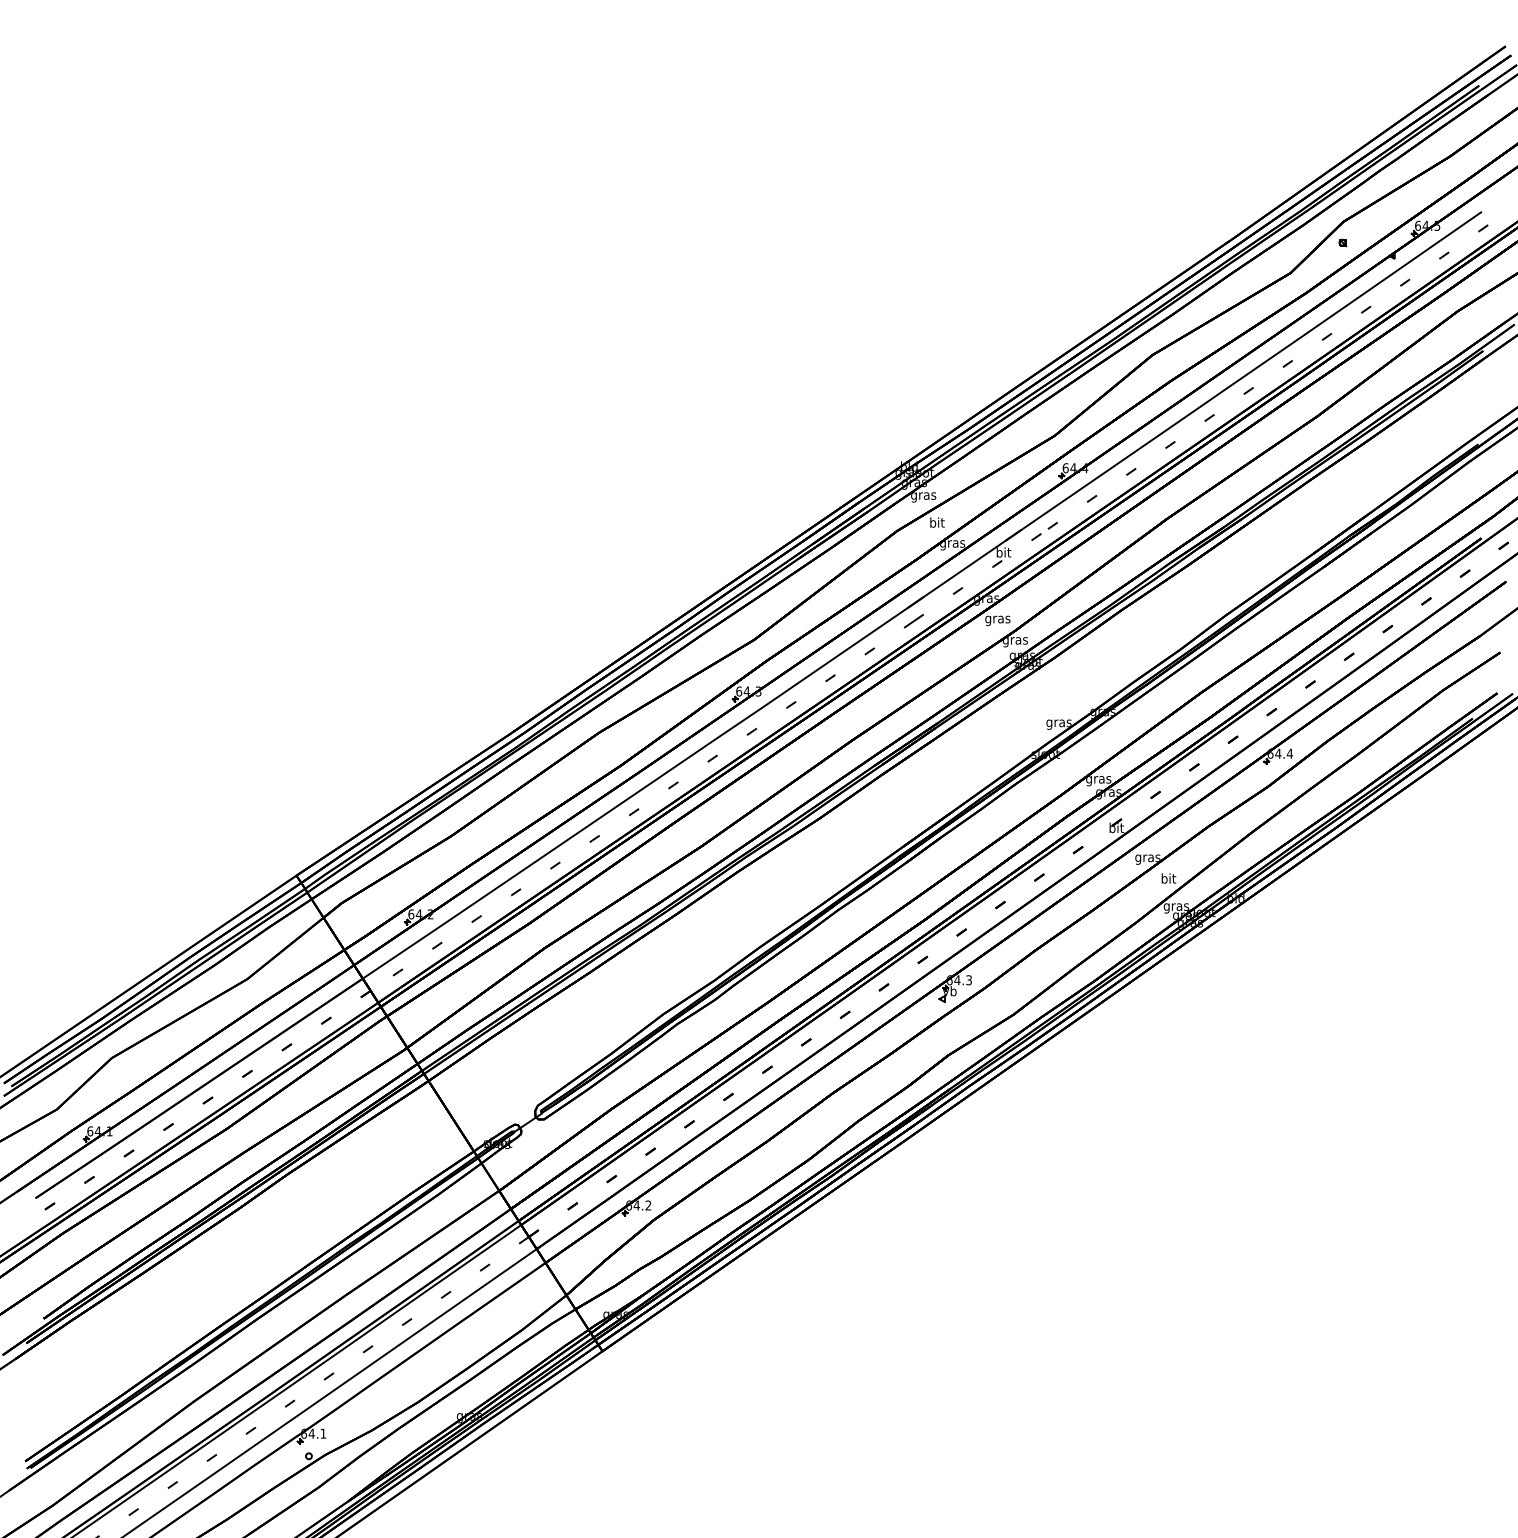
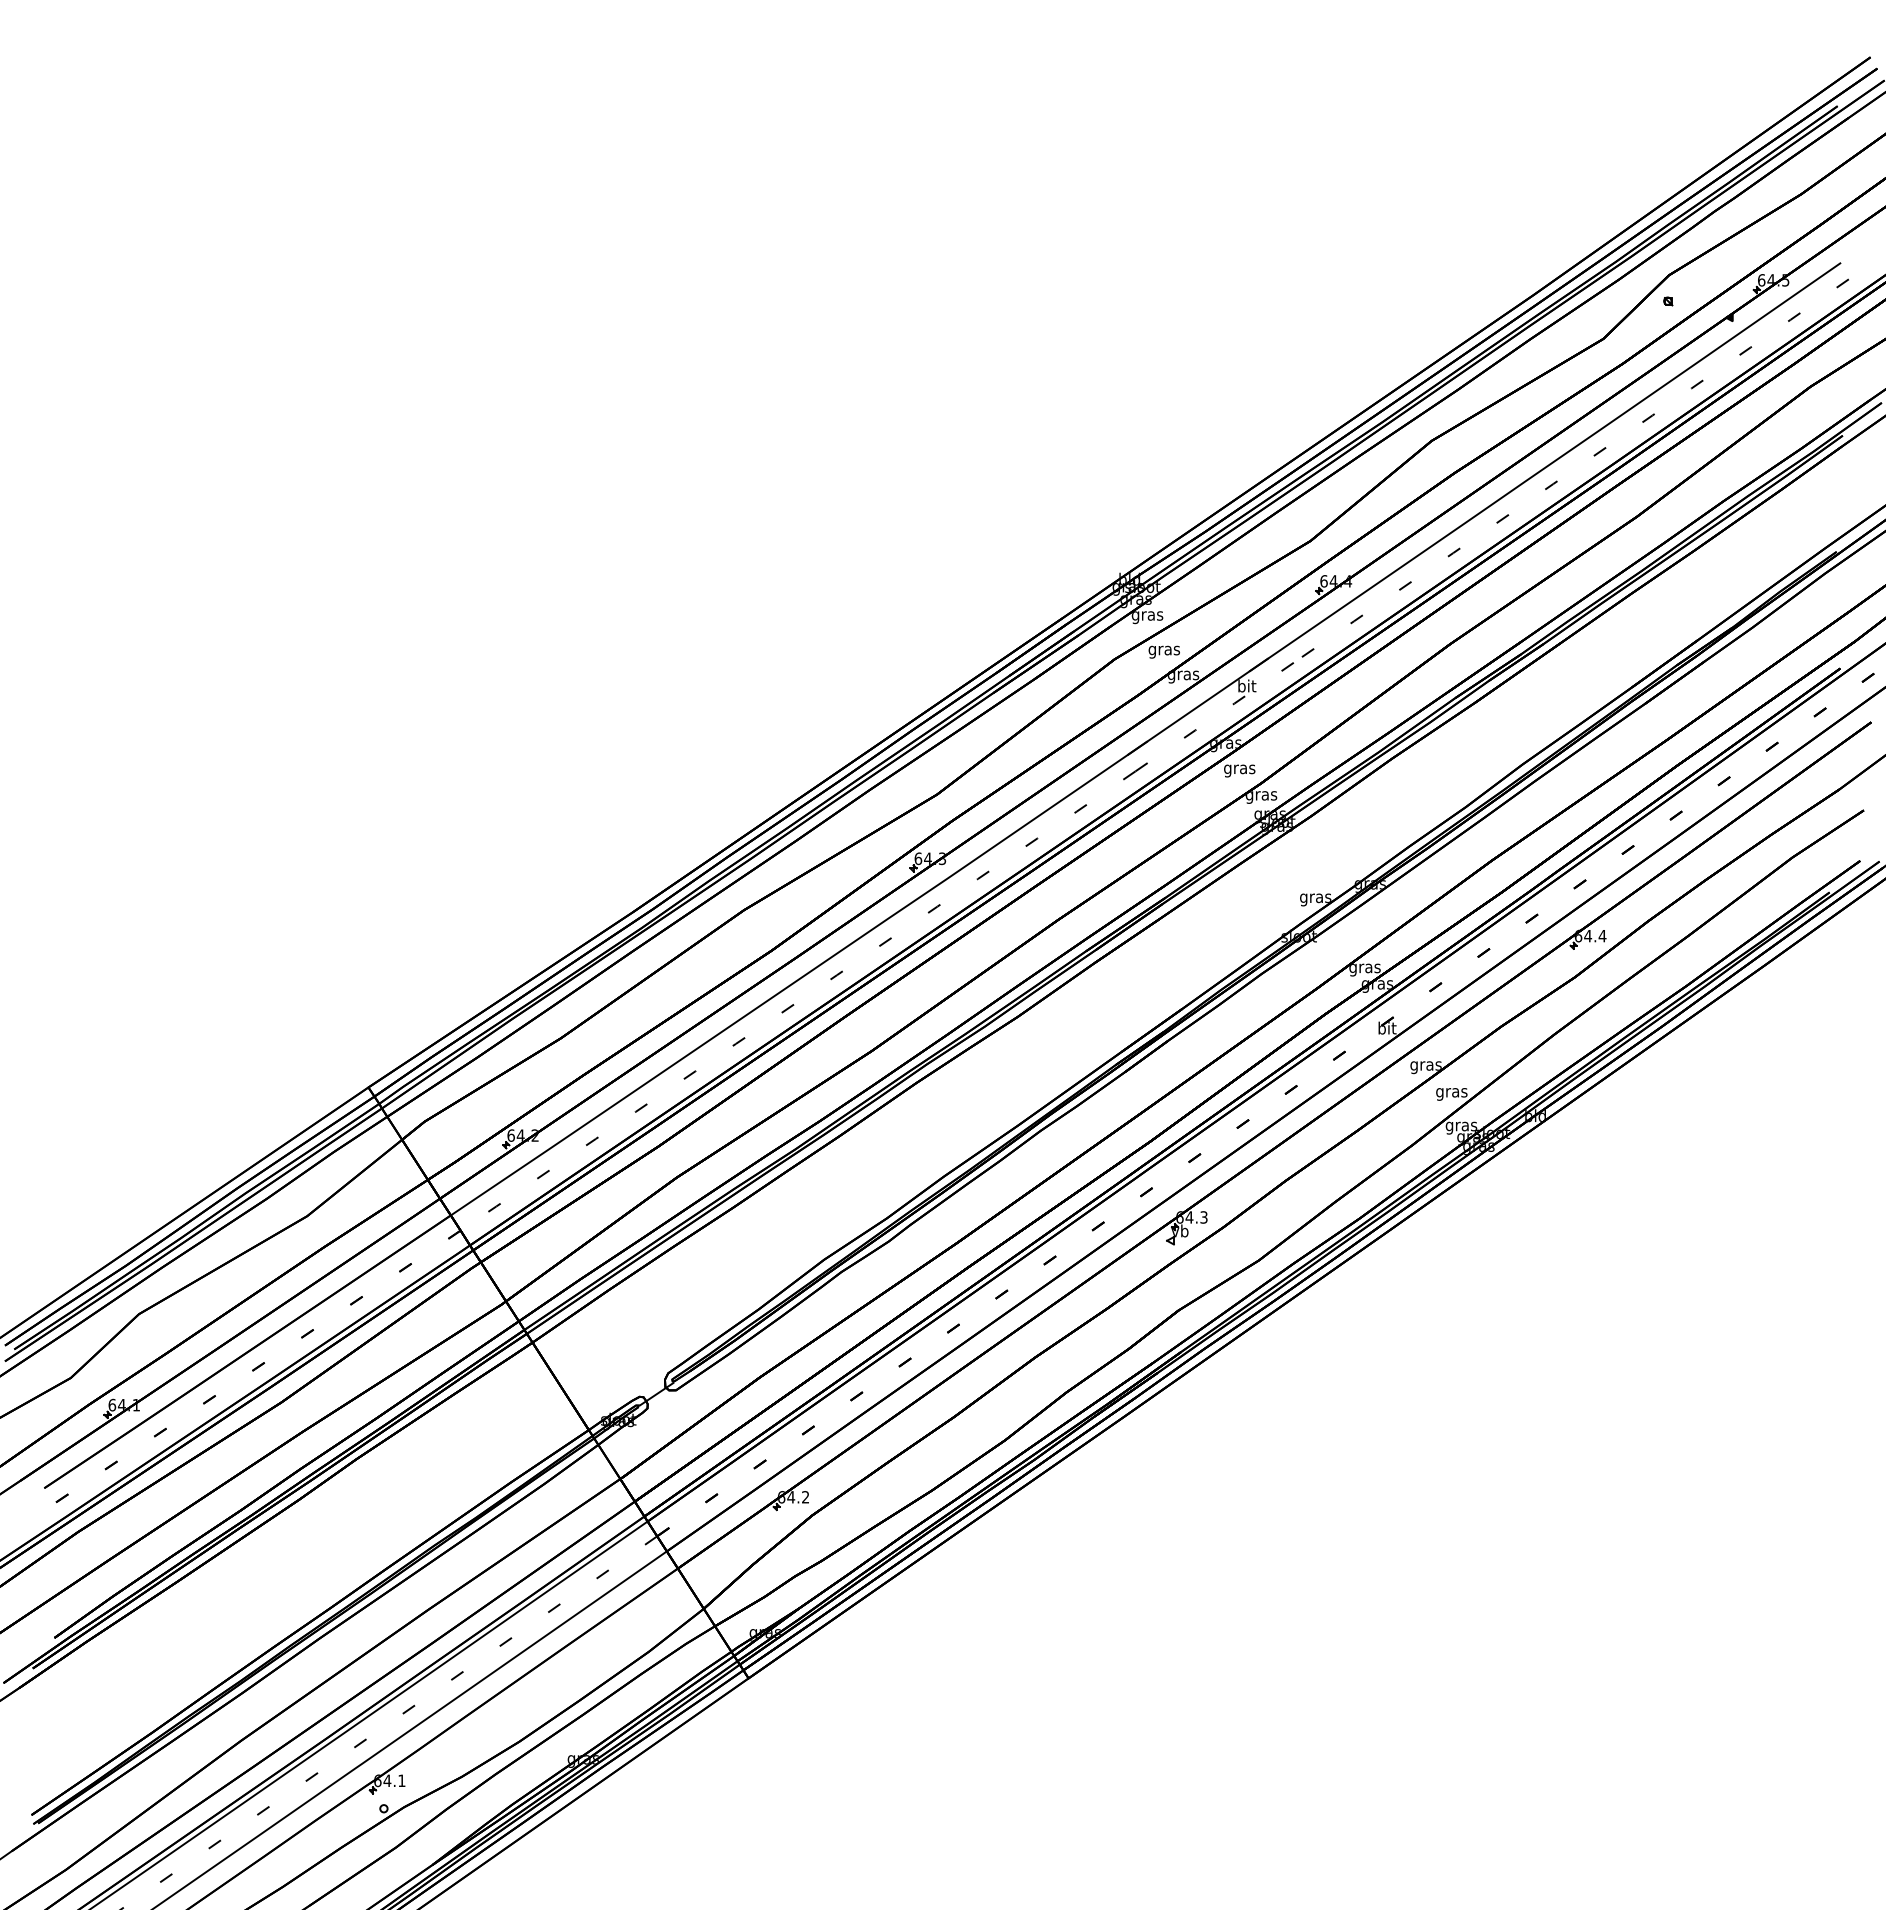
text: (936, 523) -> (1163, 650), bit -> gras
text: (1168, 879) -> (1451, 1092), bit -> gras

